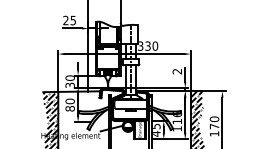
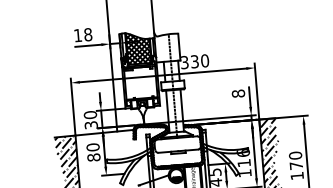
text: (69, 20) -> (82, 35), 25 -> 18
hatch: (108, 32) -> (138, 47), added
text: (177, 71) -> (238, 93), 2 -> 8

